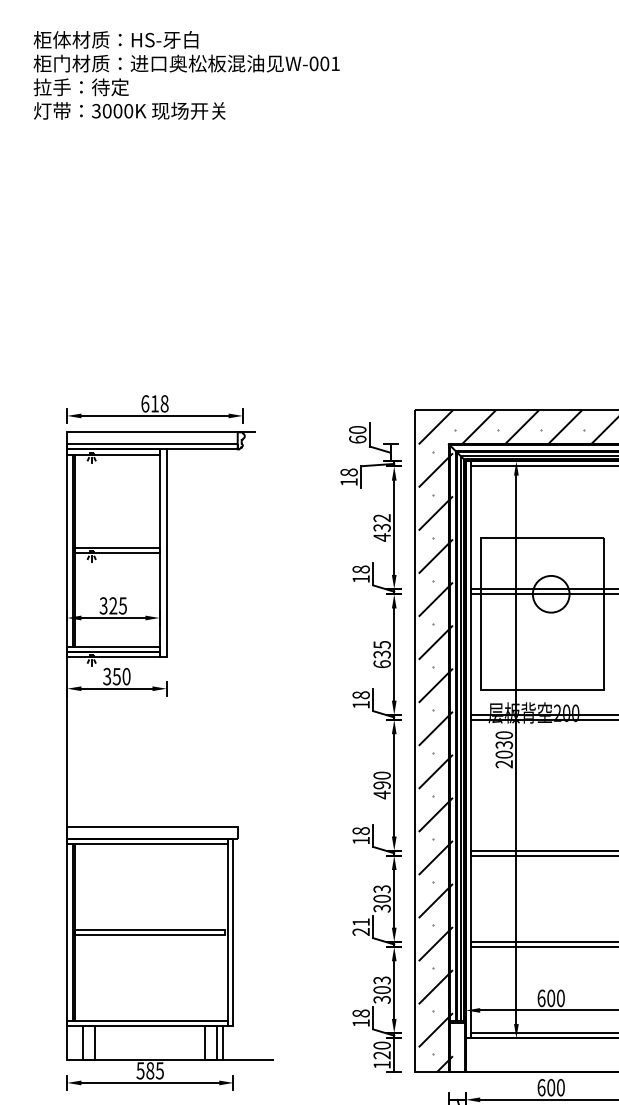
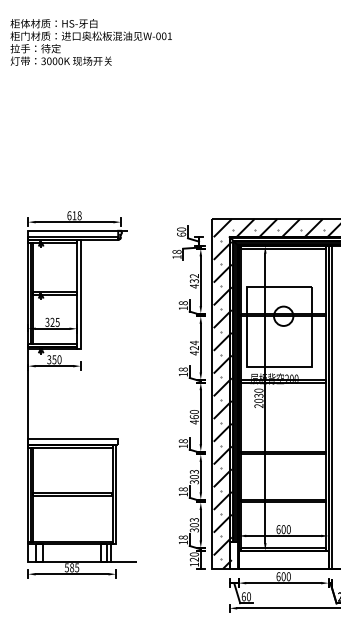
text: (380, 655) -> (193, 348), 635 -> 424
text: (380, 786) -> (193, 417), 490 -> 460
text: (359, 926) -> (182, 491), 21 -> 18

